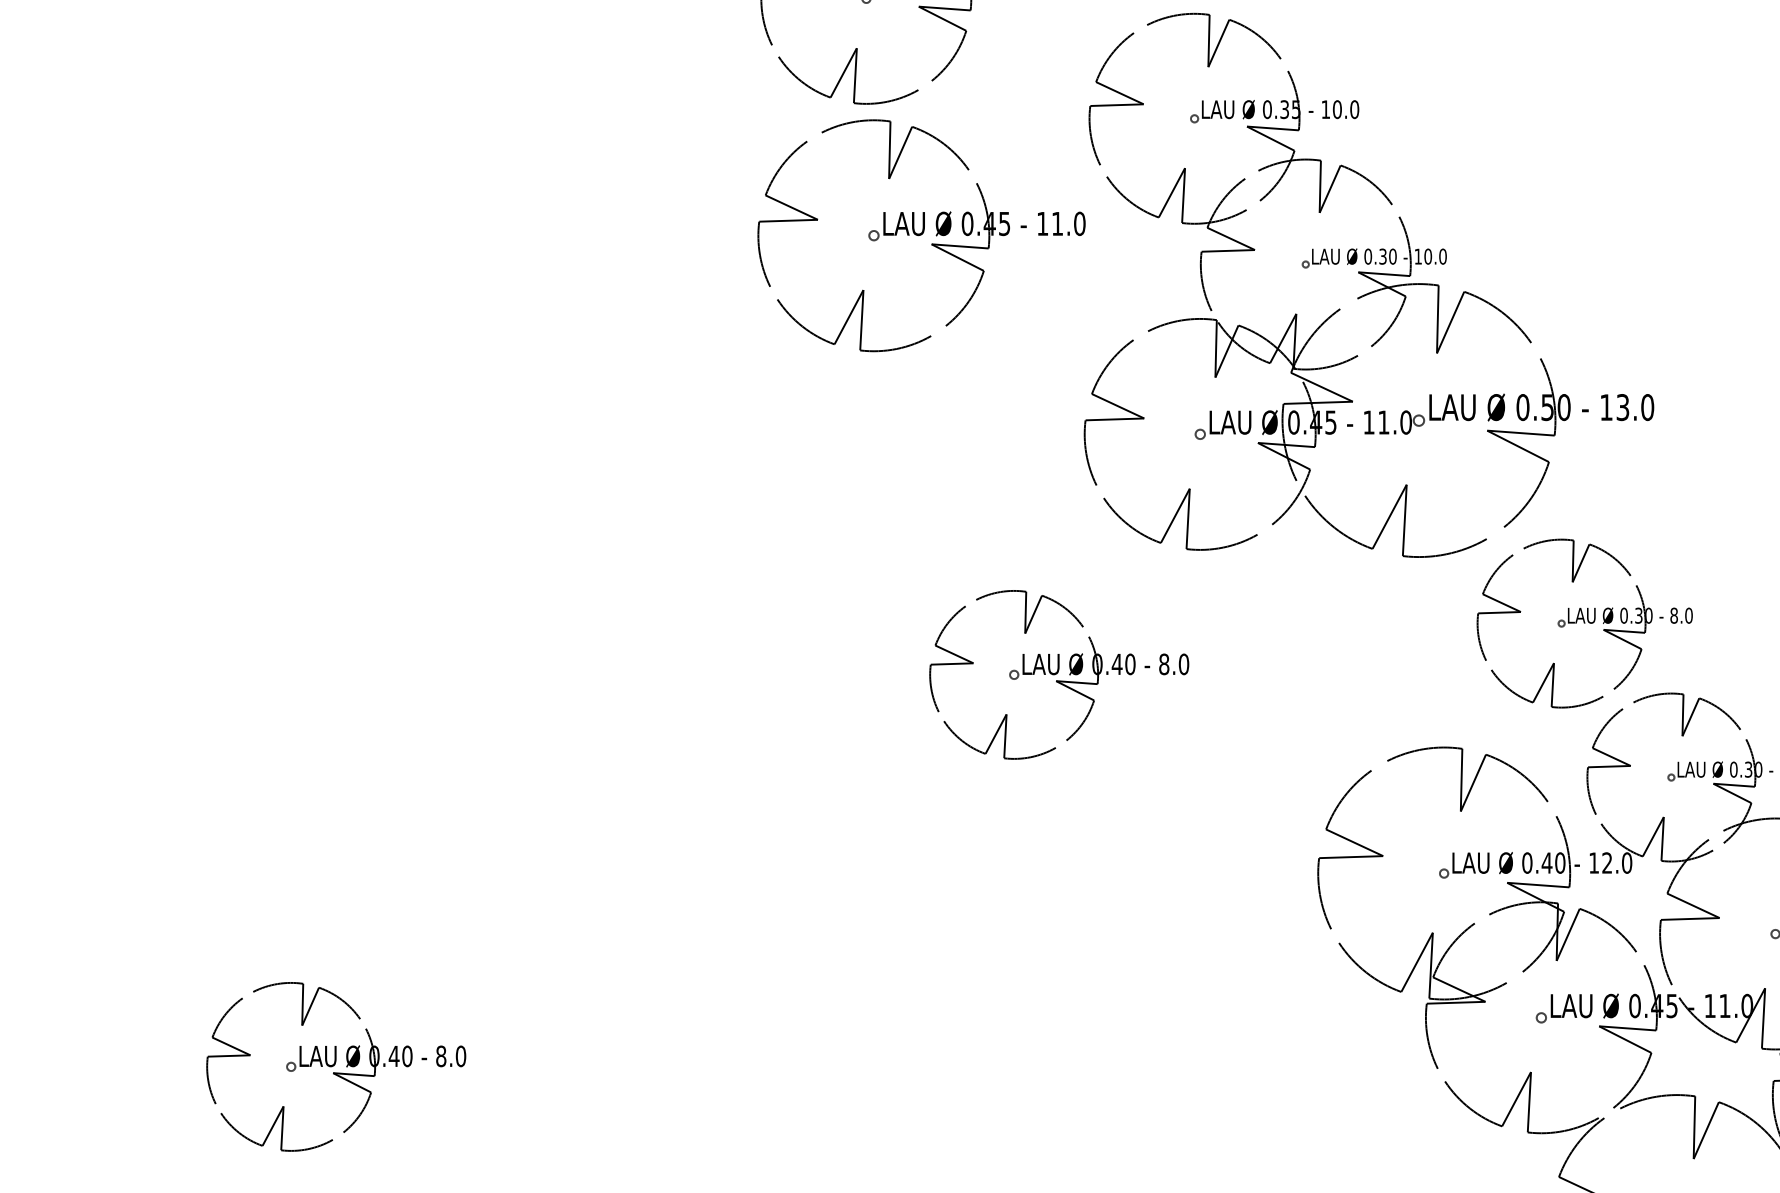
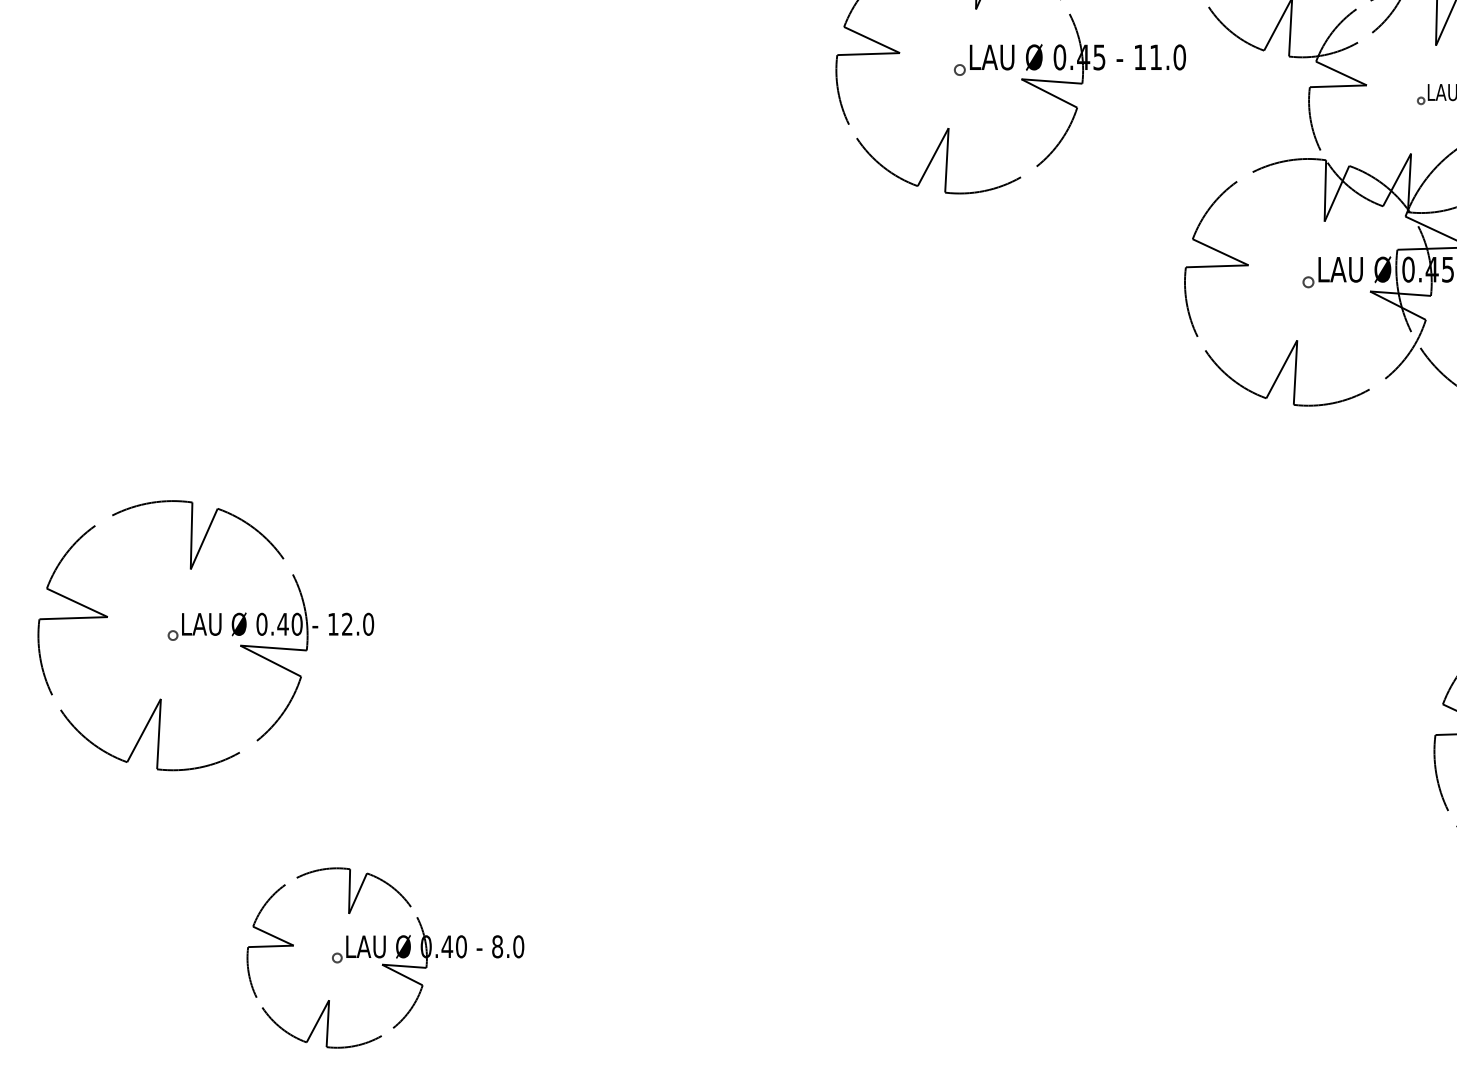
part: (1059, 674) -> (1158, 538), removed
part: (167, 764) -> (205, 634), added

